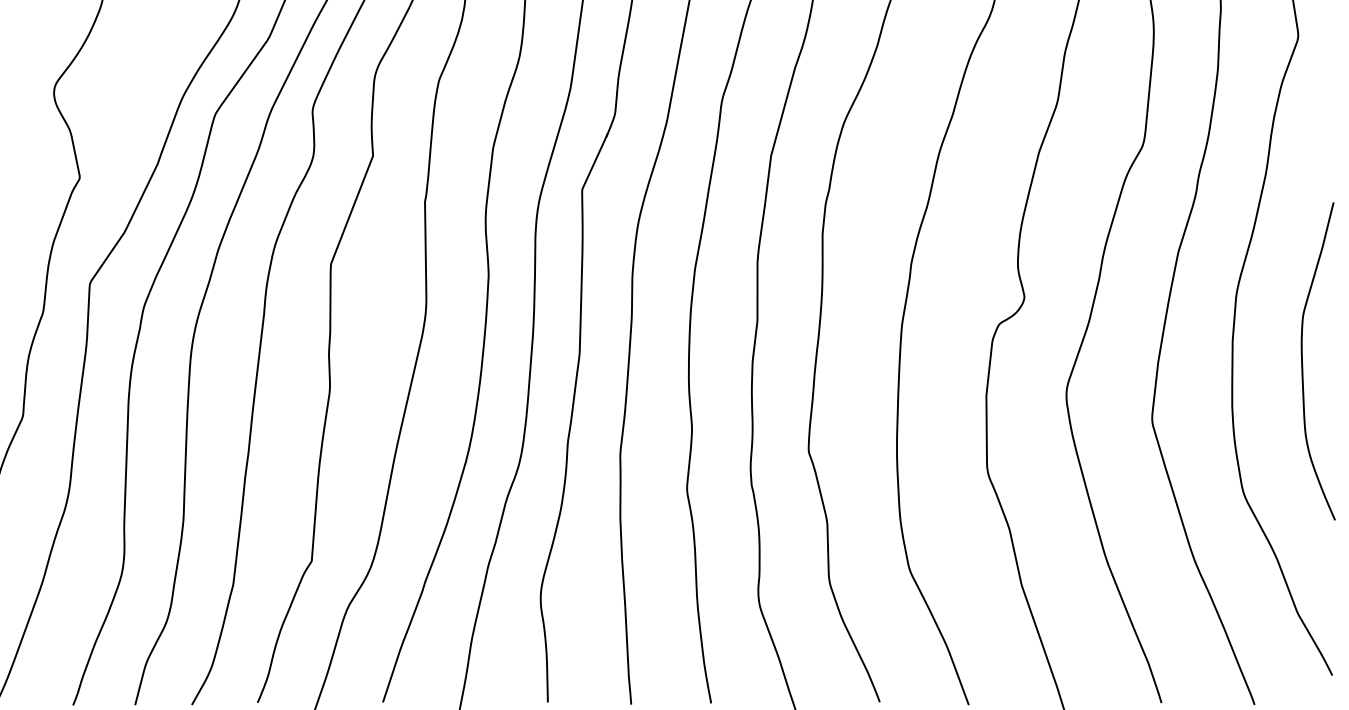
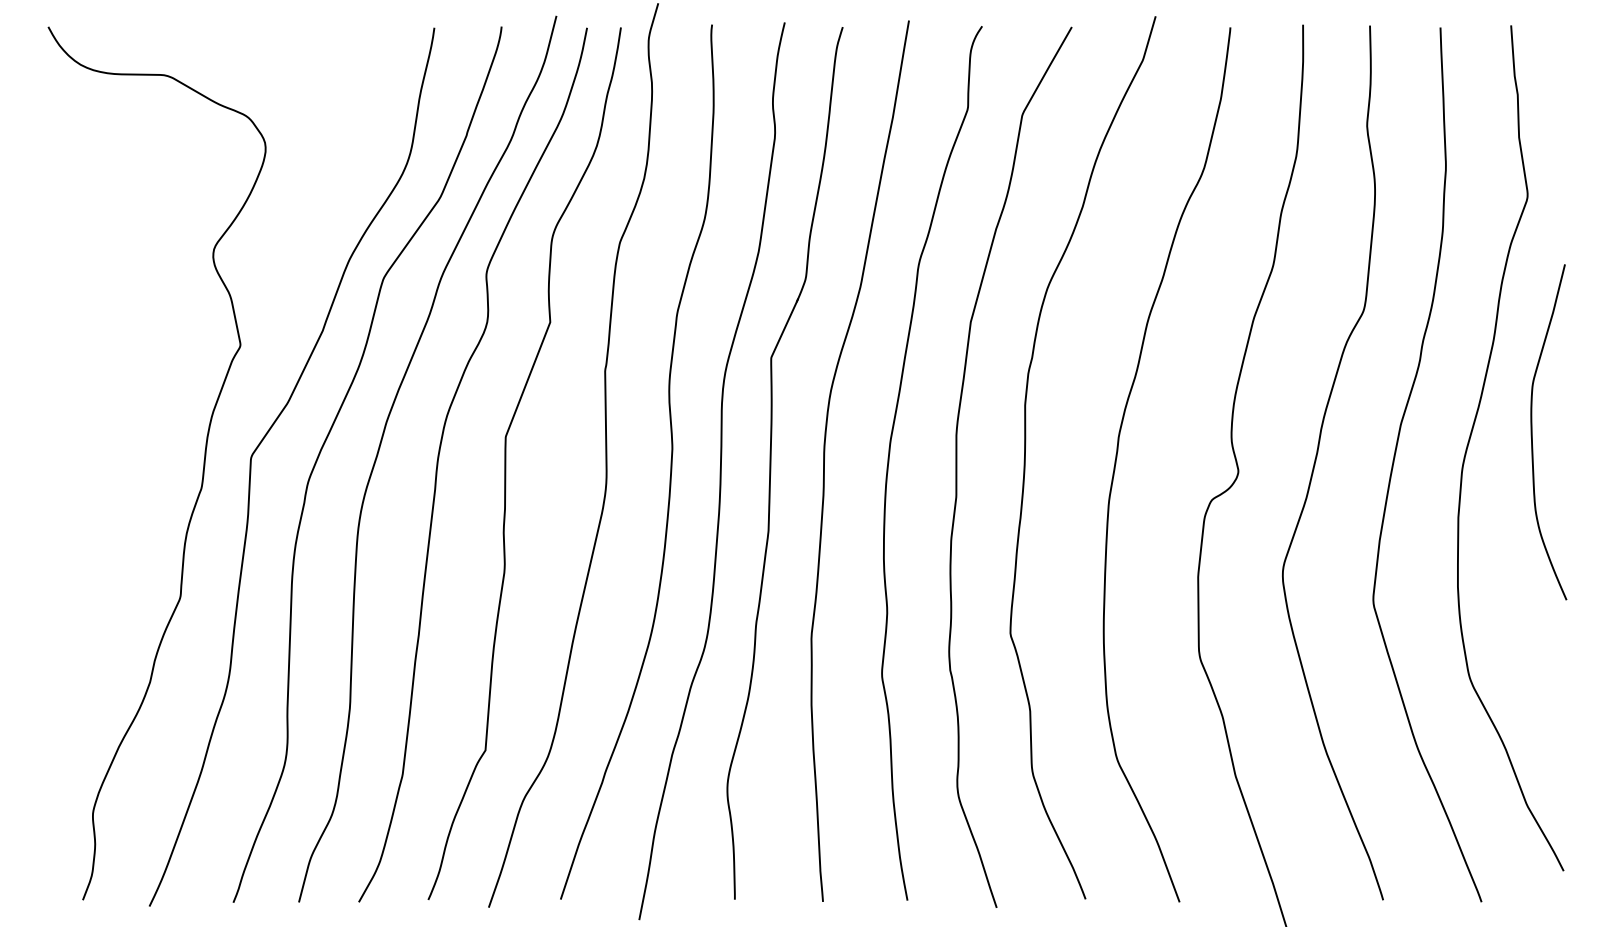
curve: (1302, 361) -> (1532, 432), moved

